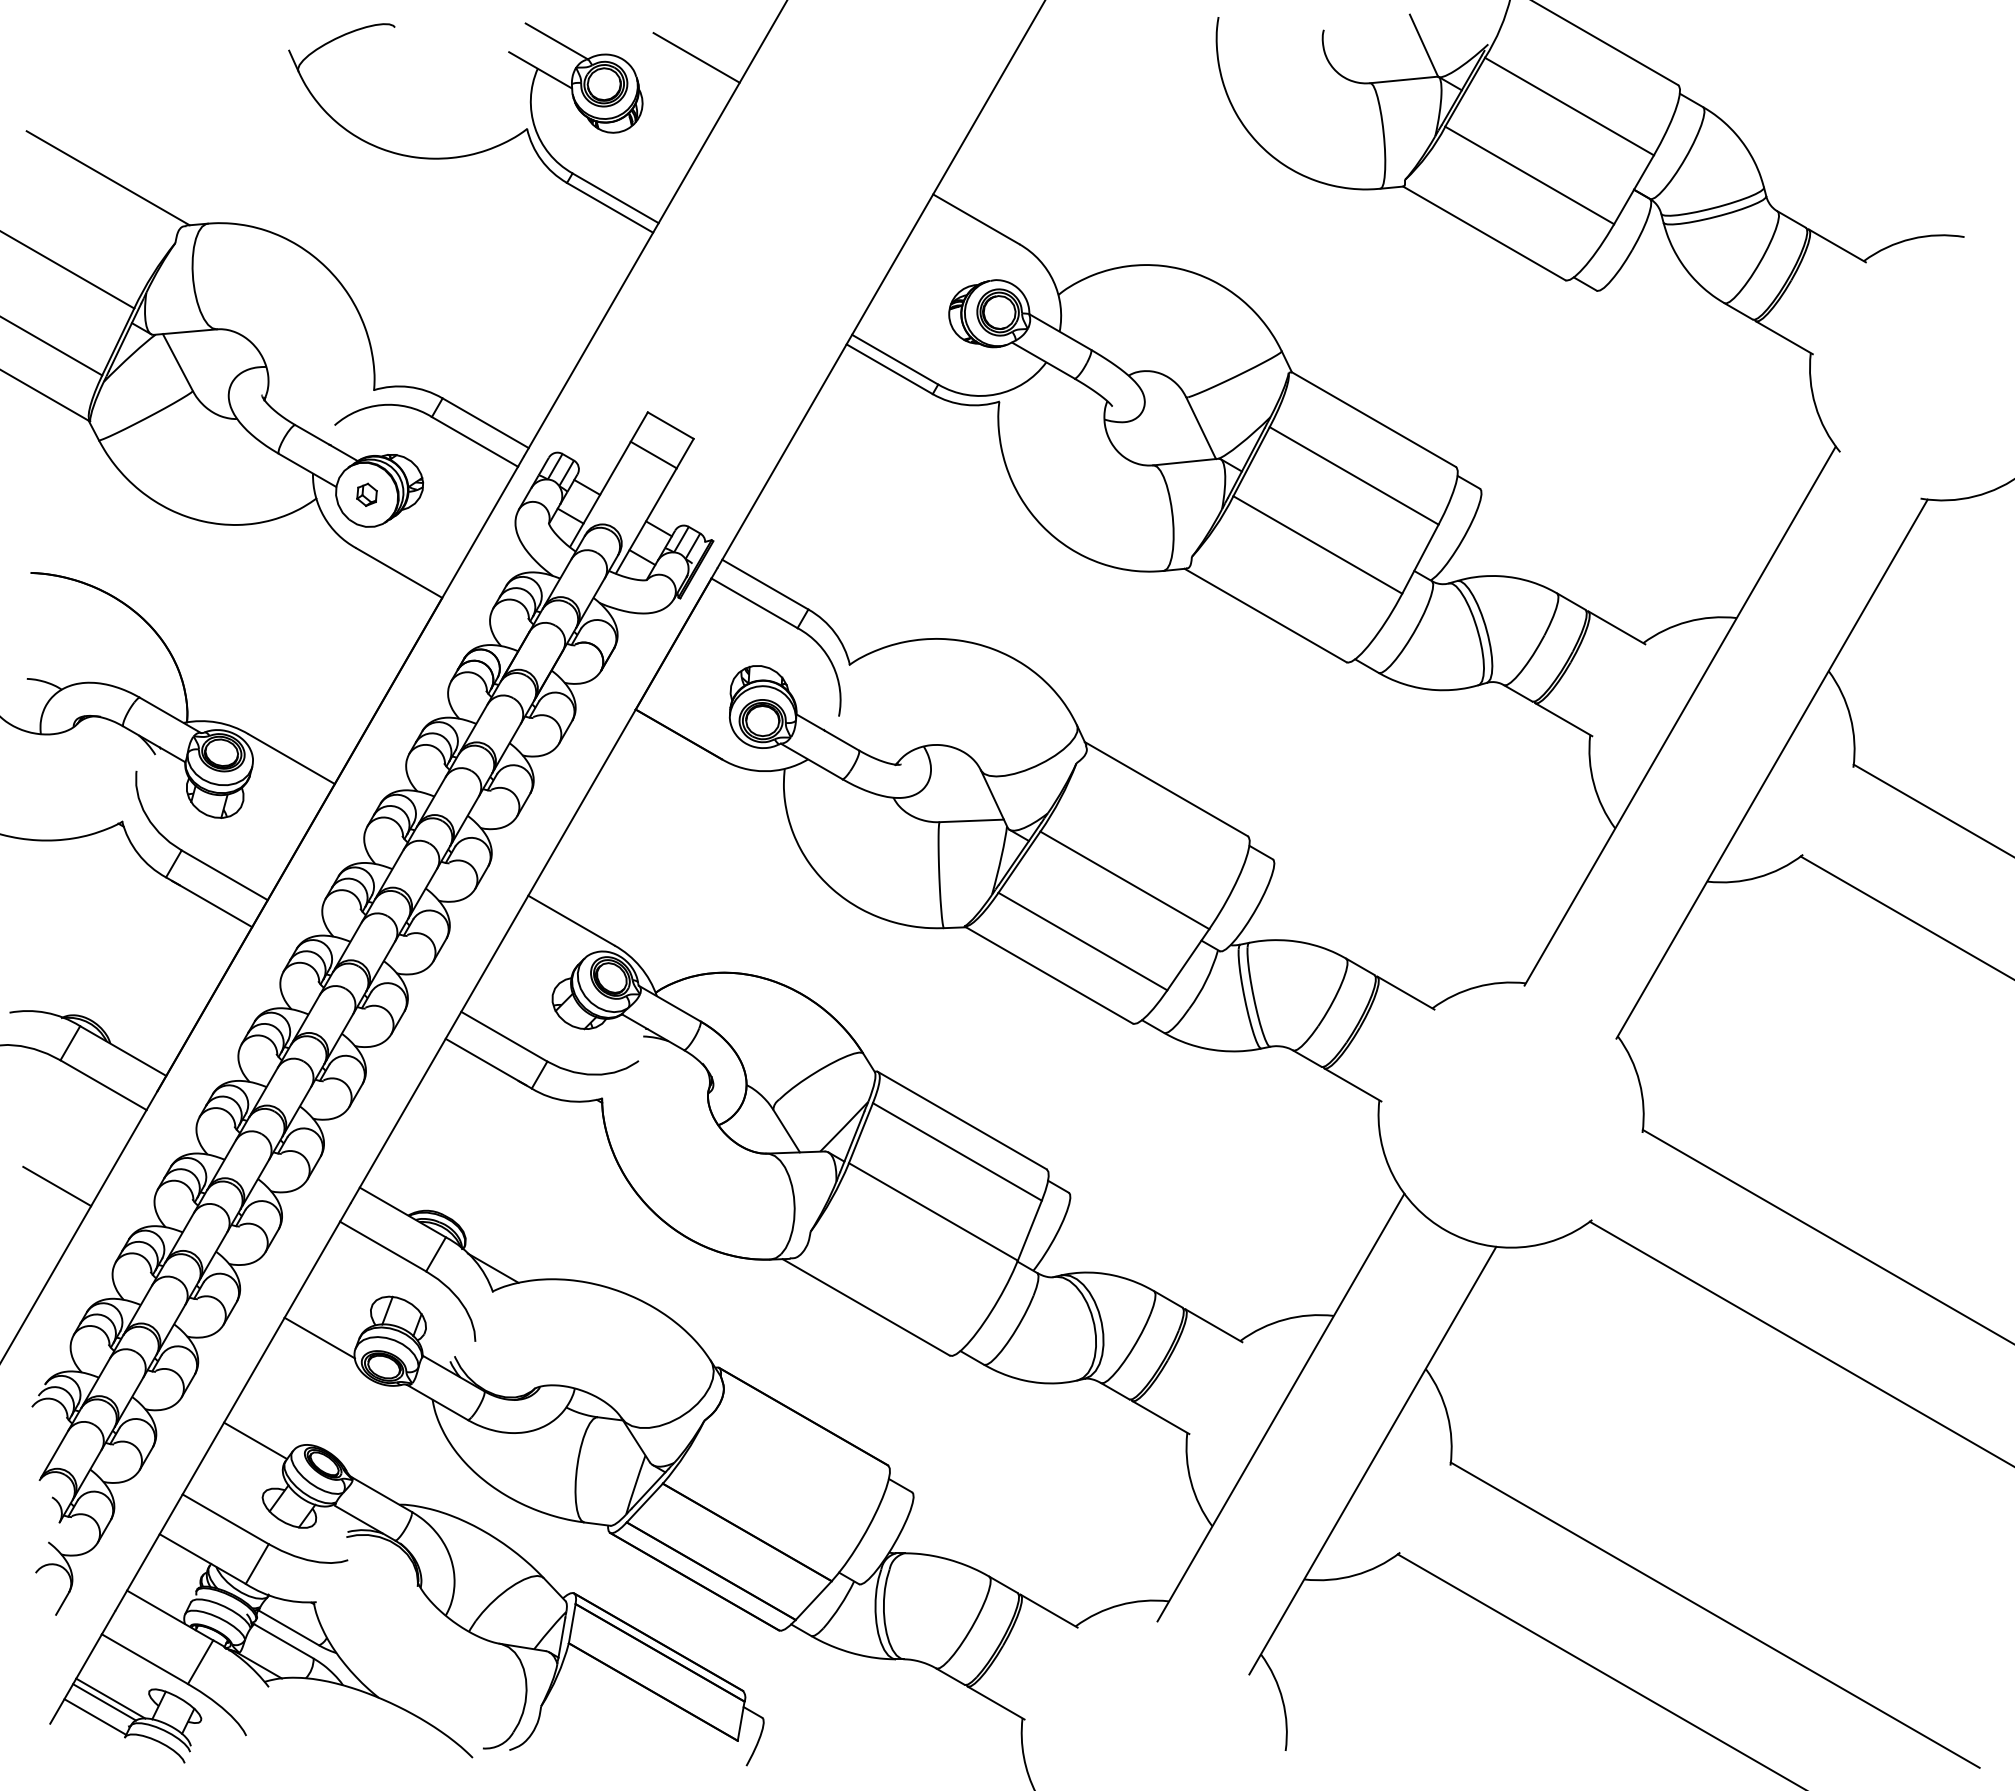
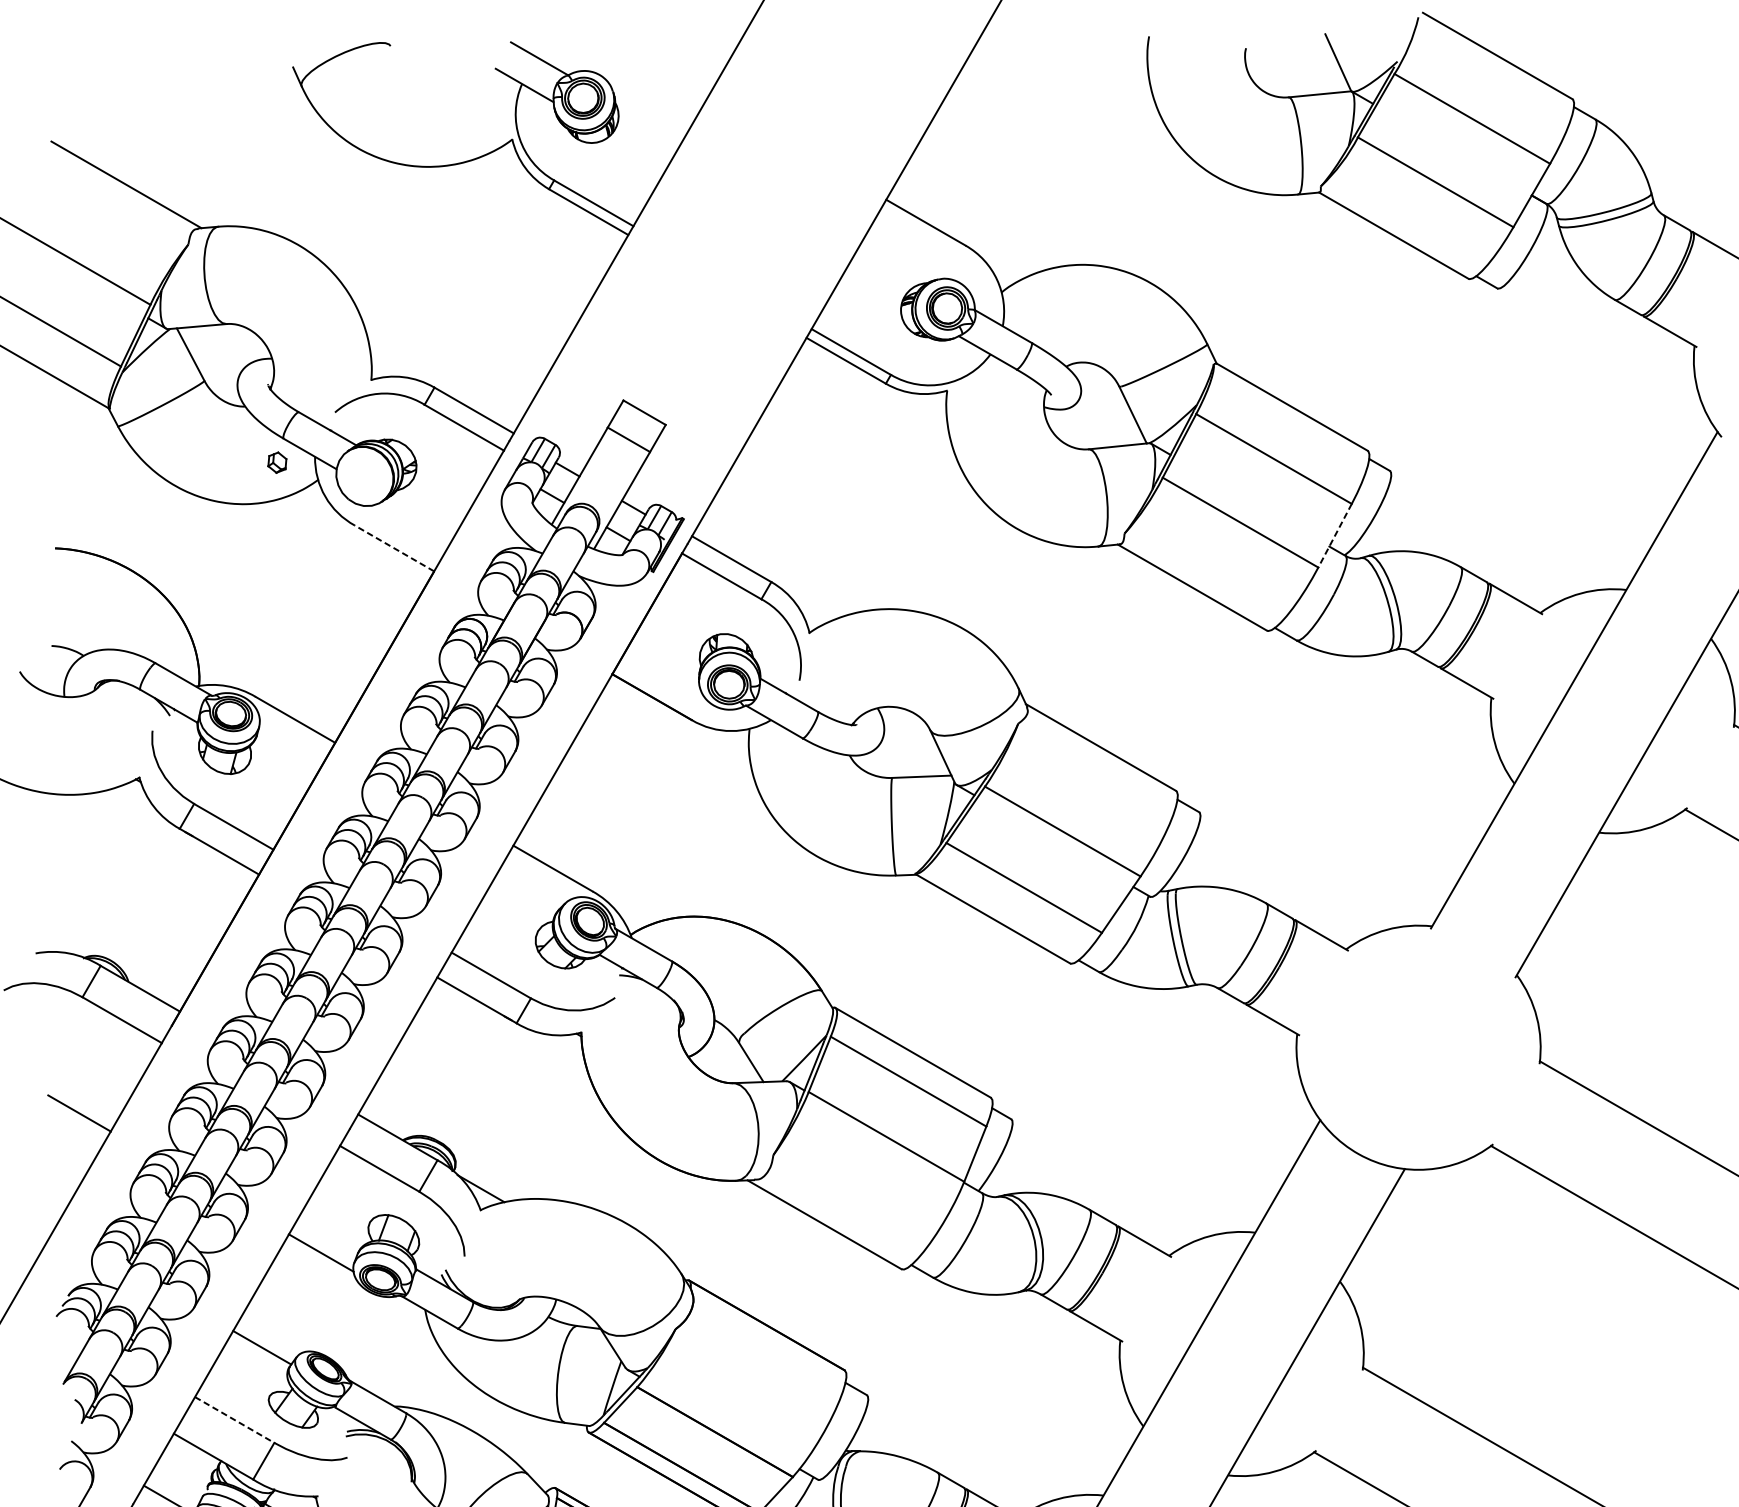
line: (696, 57) -> (668, 73), removed
part: (366, 494) -> (276, 462), moved
line: (1420, 559) -> (1335, 536), solid -> dashed
line: (399, 573) -> (394, 548), solid -> dashed
line: (225, 1519) -> (234, 1420), solid -> dashed

